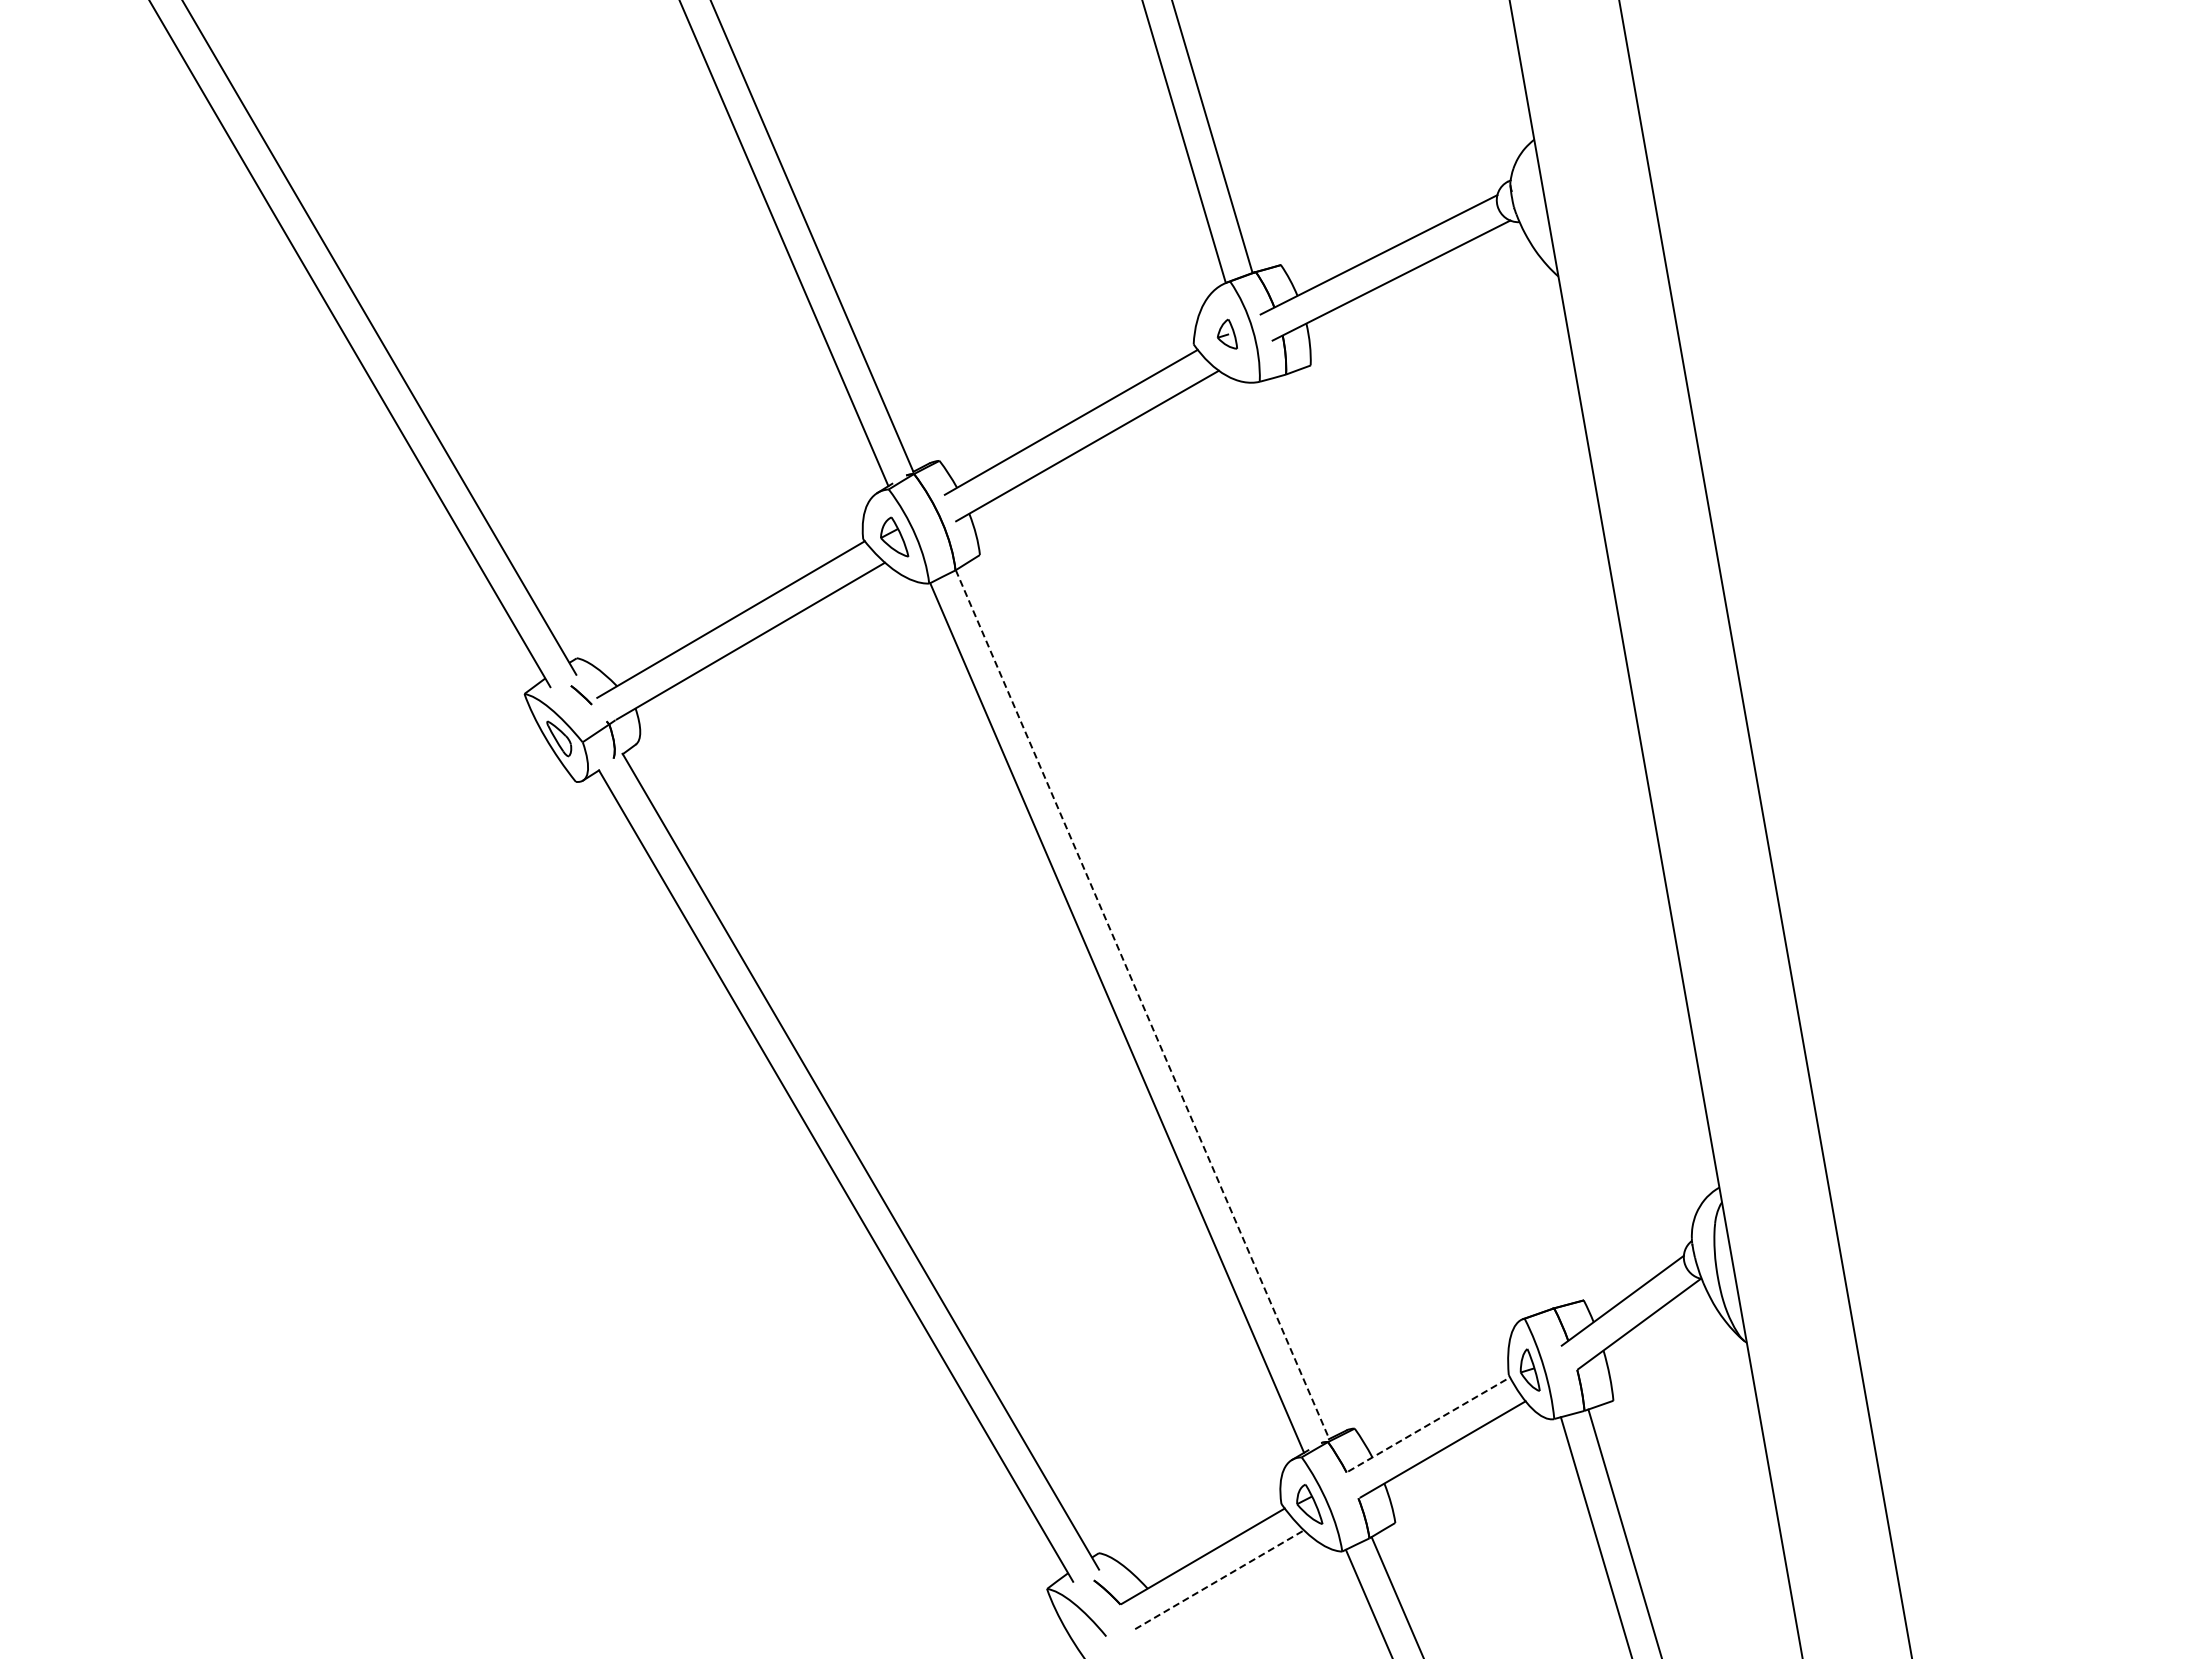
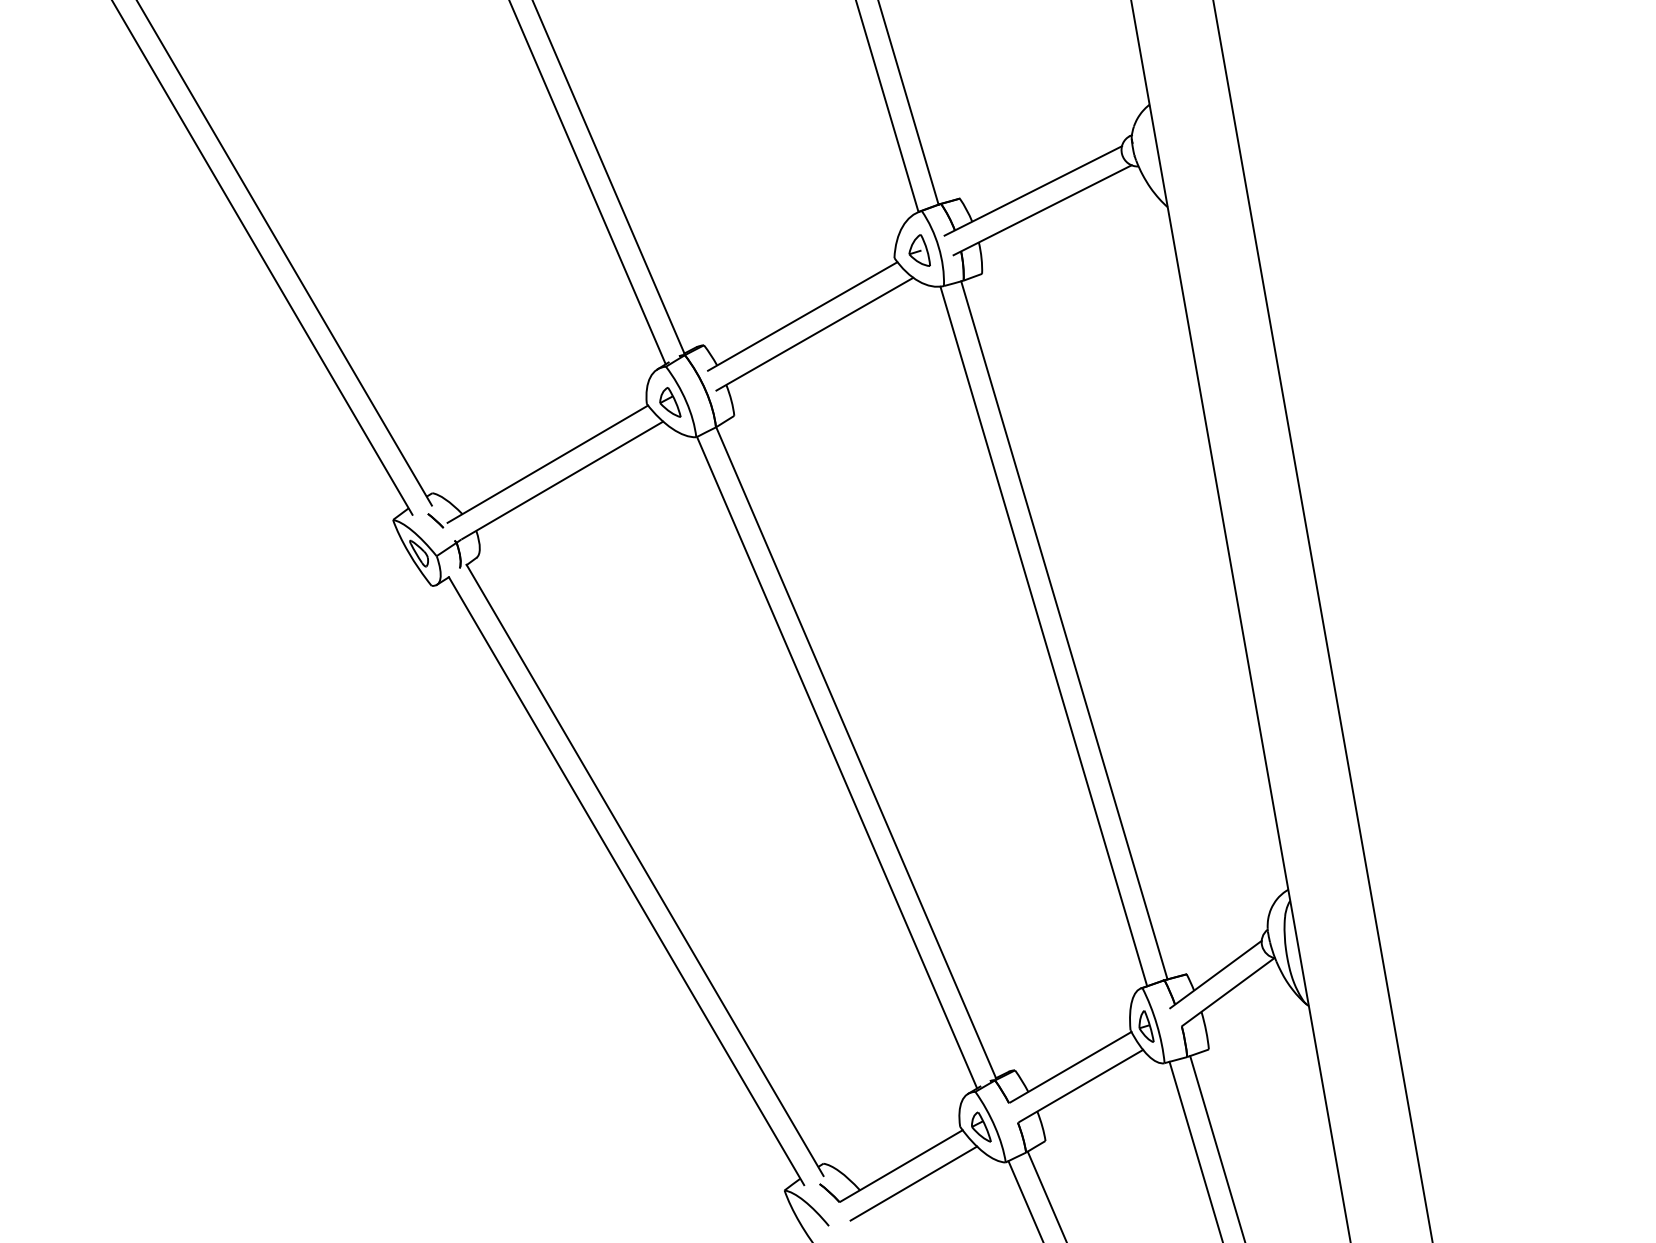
part: (1227, 333) -> (919, 249), size x1.43
line: (1420, 841) -> (1064, 630), added
line: (1393, 849) -> (1044, 636), added
line: (1142, 1004) -> (856, 752), dashed -> solid
line: (1429, 1424) -> (1071, 1067), dashed -> solid
line: (1219, 1579) -> (913, 1183), dashed -> solid

